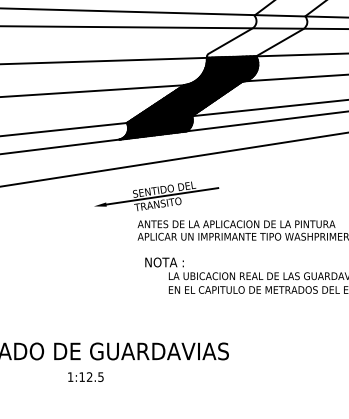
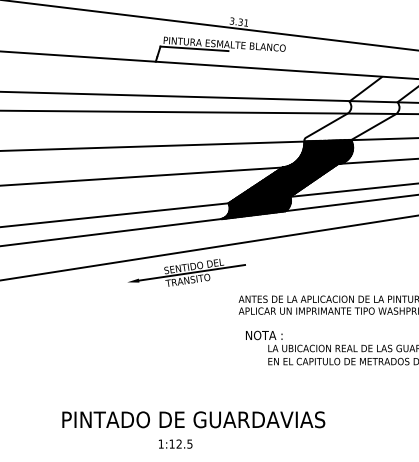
part: (156, 196) -> (186, 272), moved
text: (85, 376) -> (175, 443), moved

